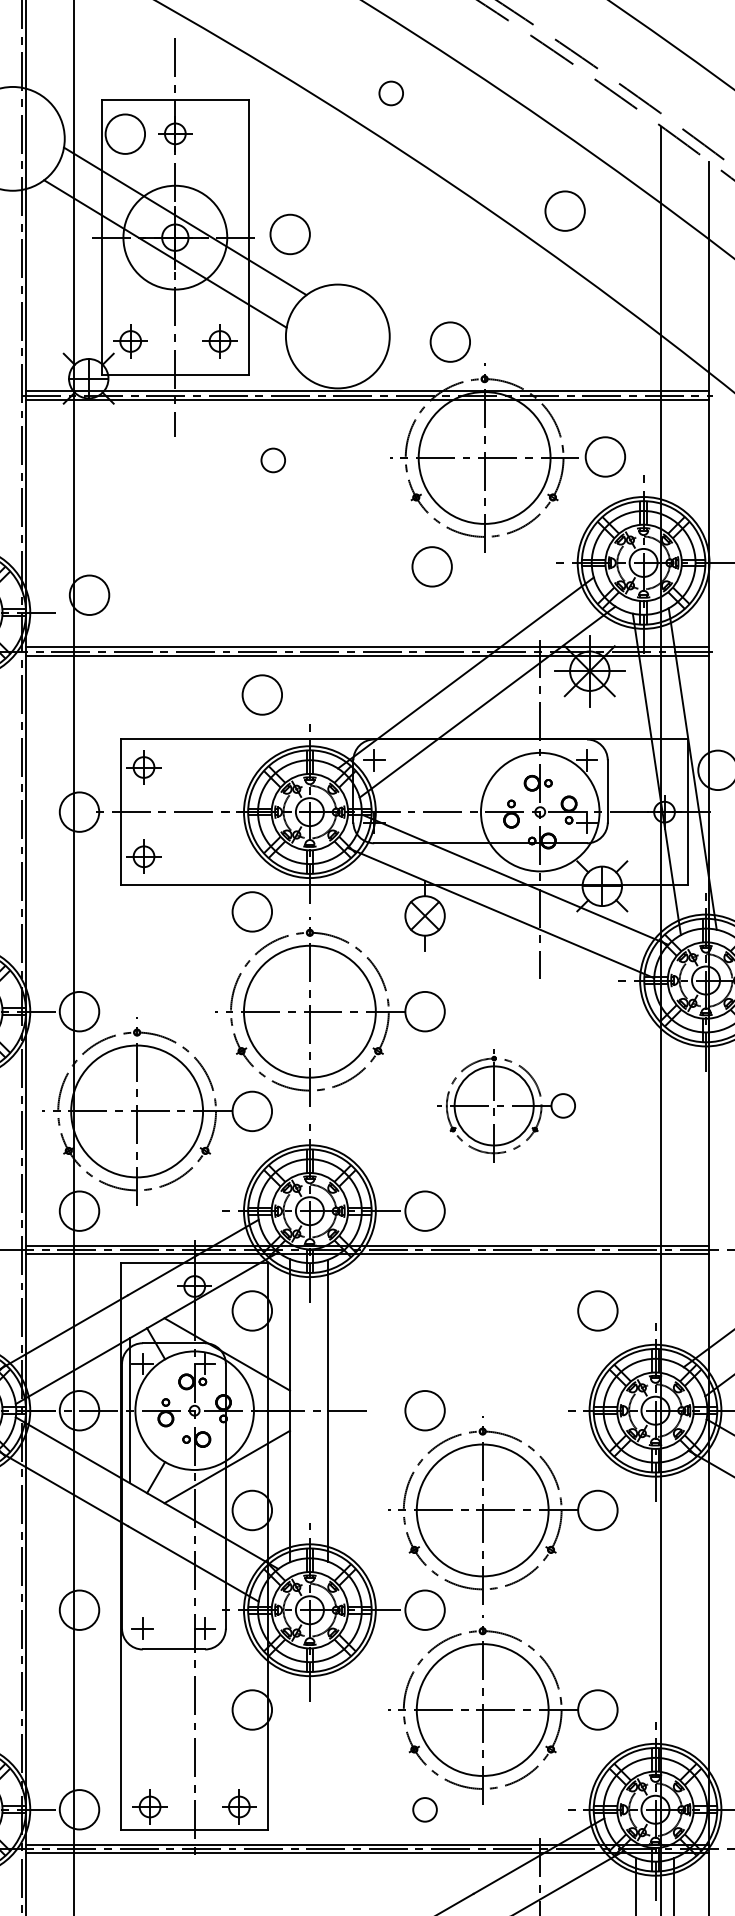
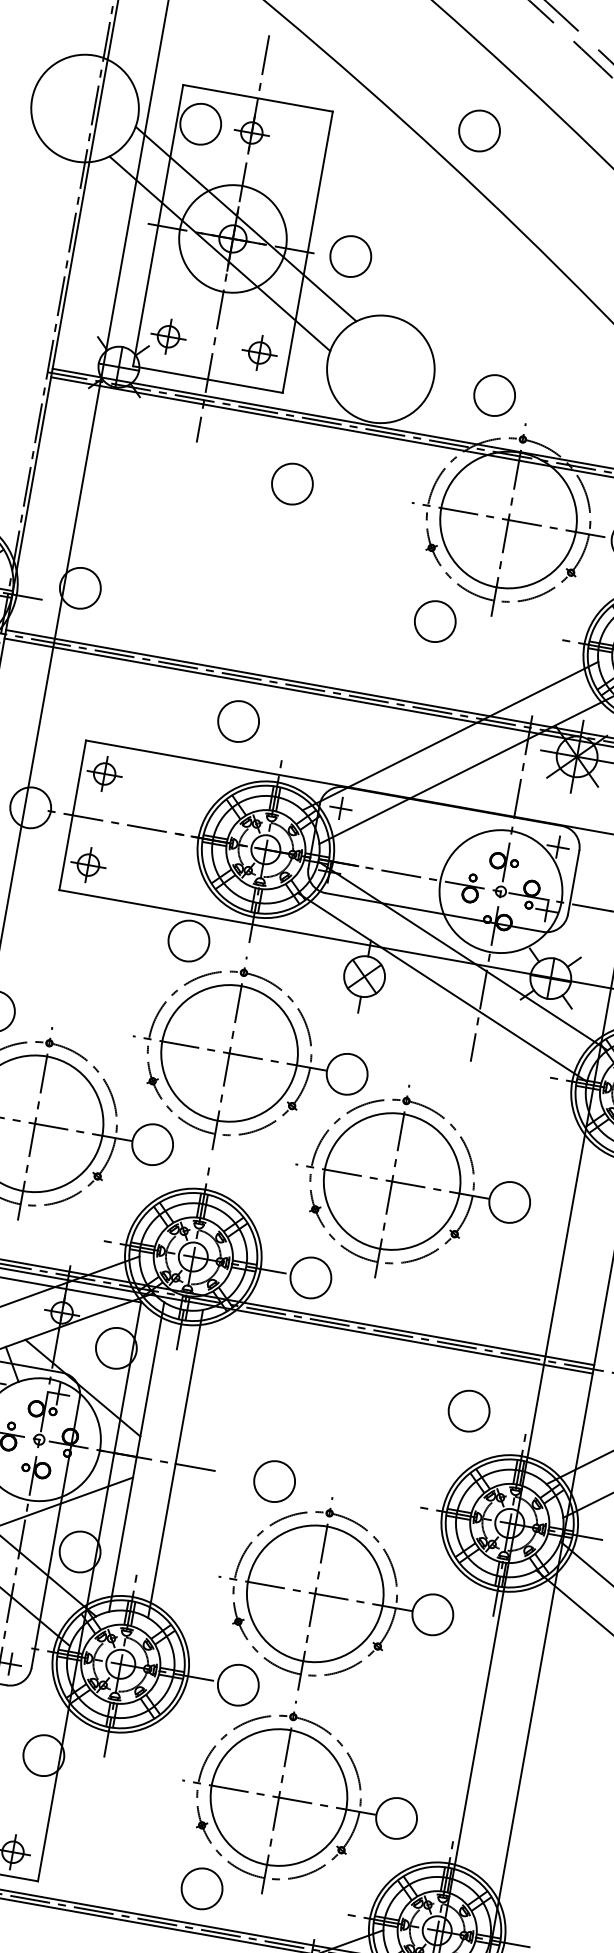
circle: (390, 93) -> (478, 130), size x1.67
circle: (273, 460) -> (292, 484), size x1.67
part: (506, 1105) -> (413, 1184), size x1.67
circle: (424, 1809) -> (201, 1888), size x1.67

